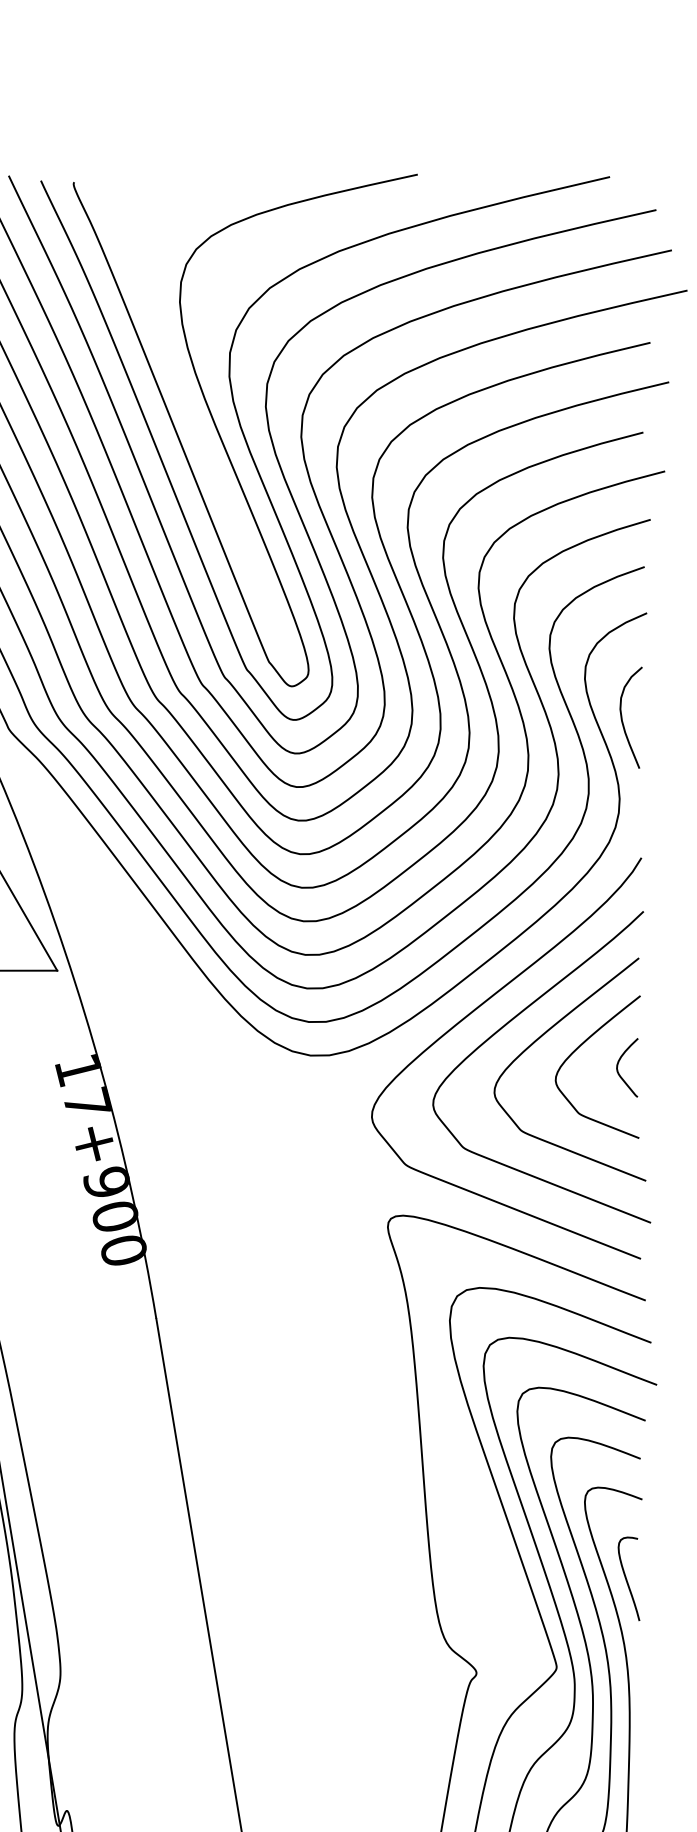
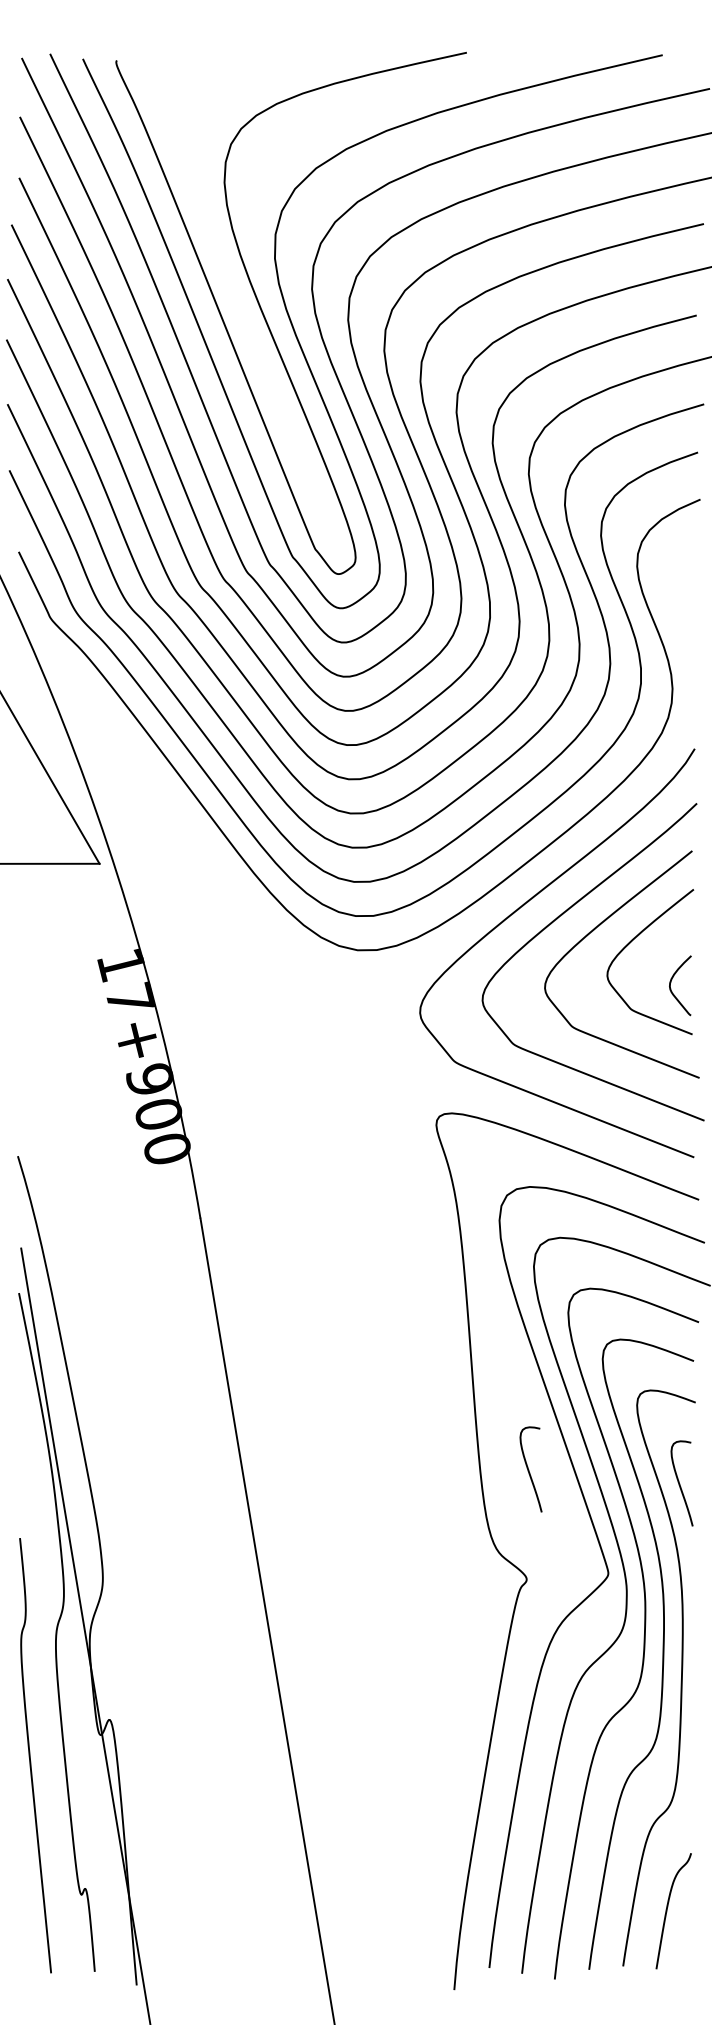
curve: (622, 717) -> (675, 605), removed
curve: (618, 1064) -> (671, 982), moved
curve: (479, 1565) -> (529, 1469), added

